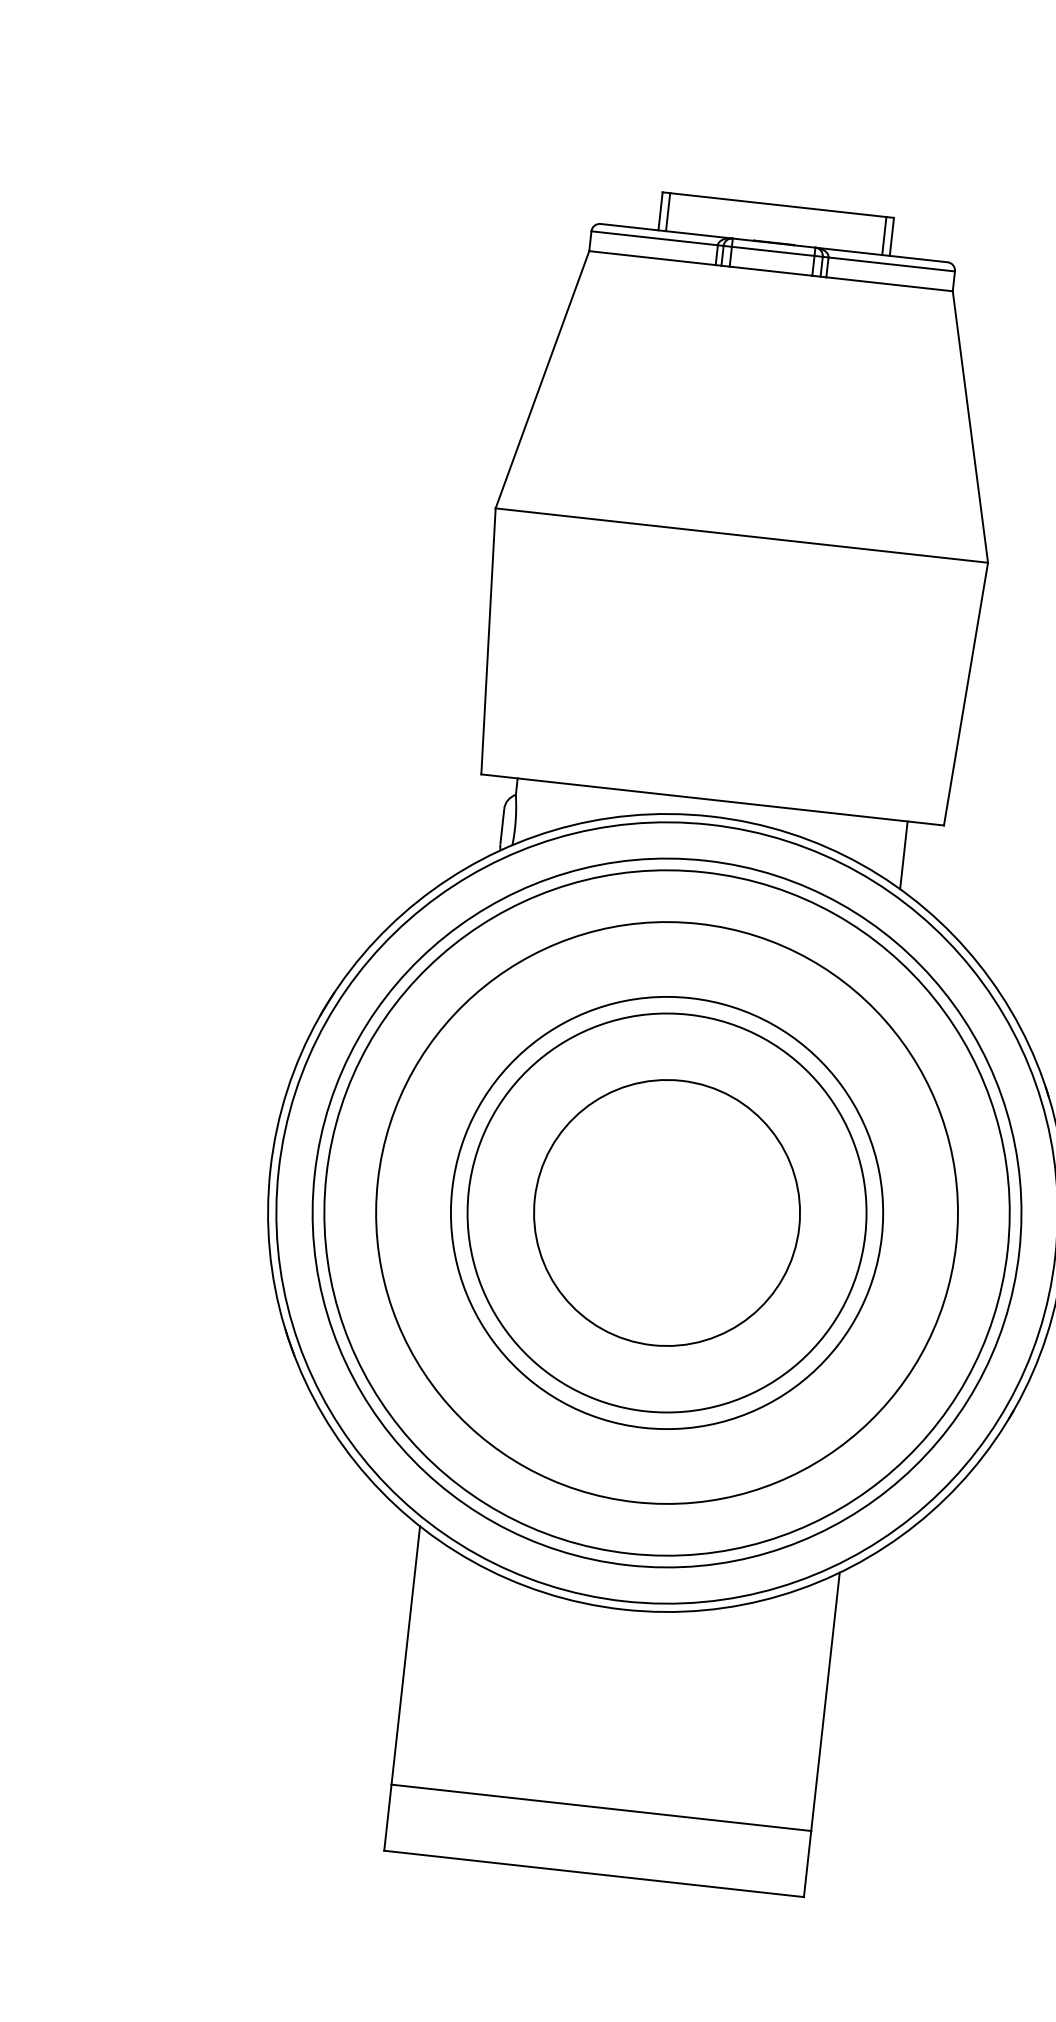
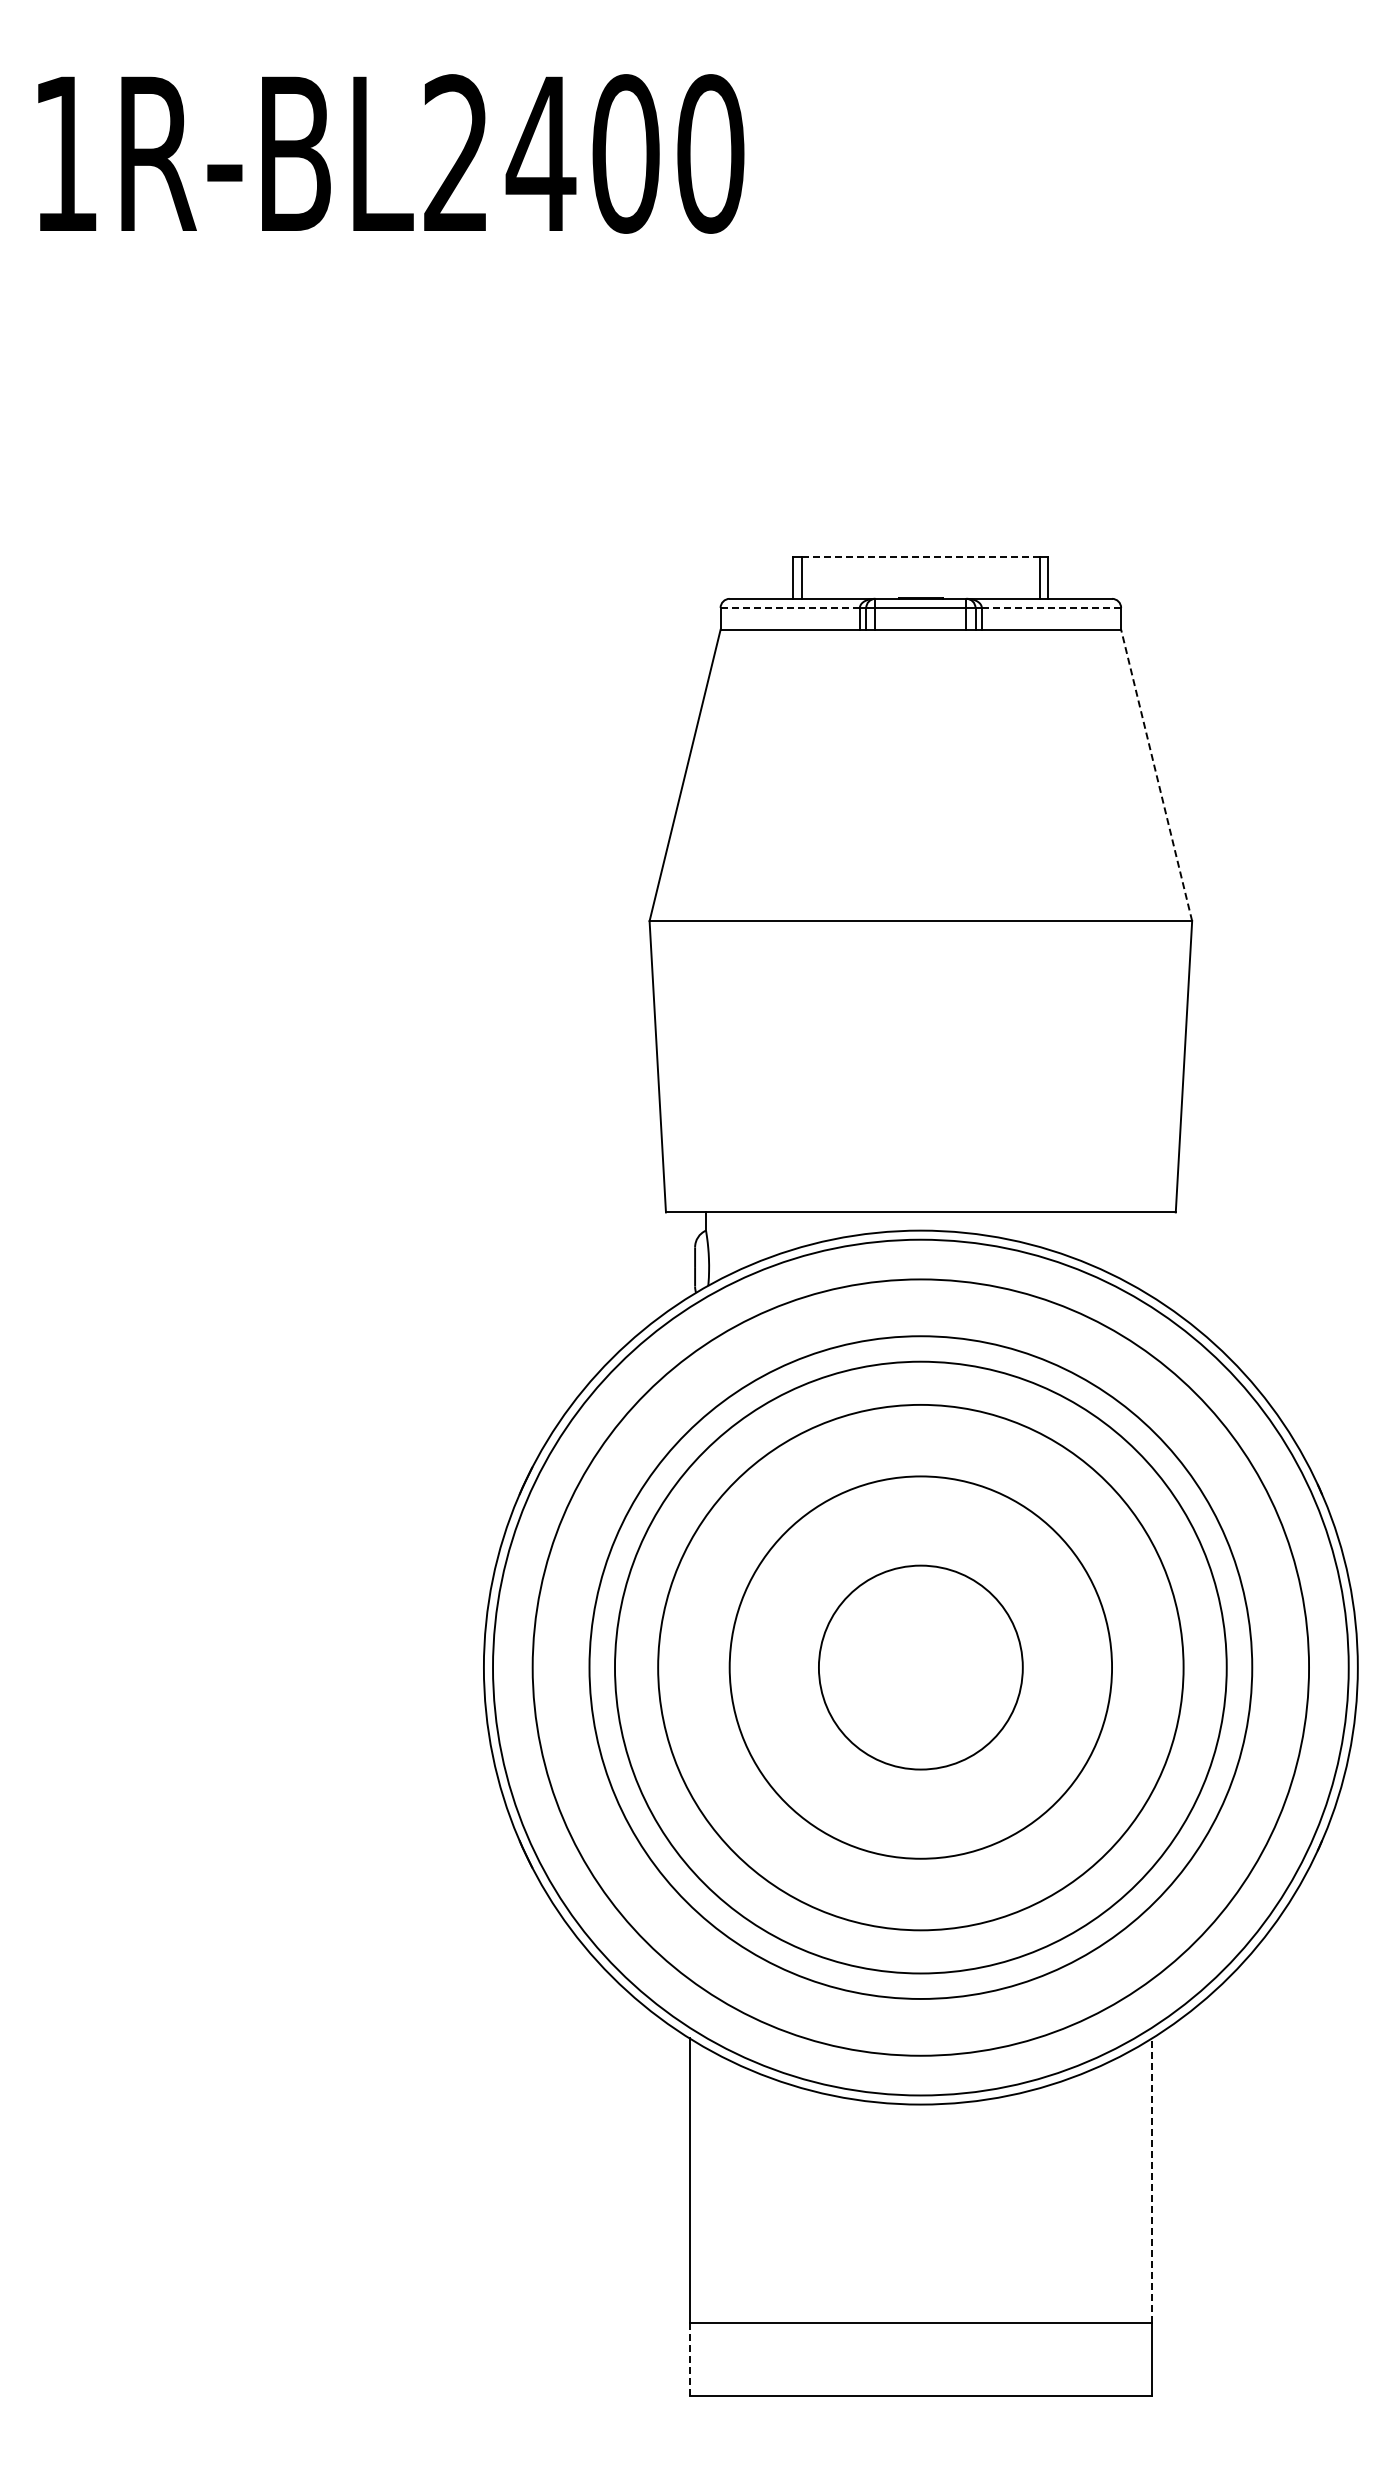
line: (778, 204) -> (921, 556), solid -> dashed
line: (654, 237) -> (790, 607), solid -> dashed
line: (891, 264) -> (1051, 607), solid -> dashed
line: (970, 427) -> (1156, 775), solid -> dashed
line: (903, 855) -> (1135, 1249), removed
circle: (666, 1212) -> (920, 1667), size x0.6
circle: (666, 1212) -> (920, 1667), size x0.7
circle: (666, 1212) -> (920, 1667), size x0.7
circle: (666, 1212) -> (920, 1667), size x1.4
circle: (666, 1212) -> (920, 1667), size x1.4
line: (825, 1701) -> (1152, 2180), solid -> dashed
line: (387, 1817) -> (689, 2359), solid -> dashed

